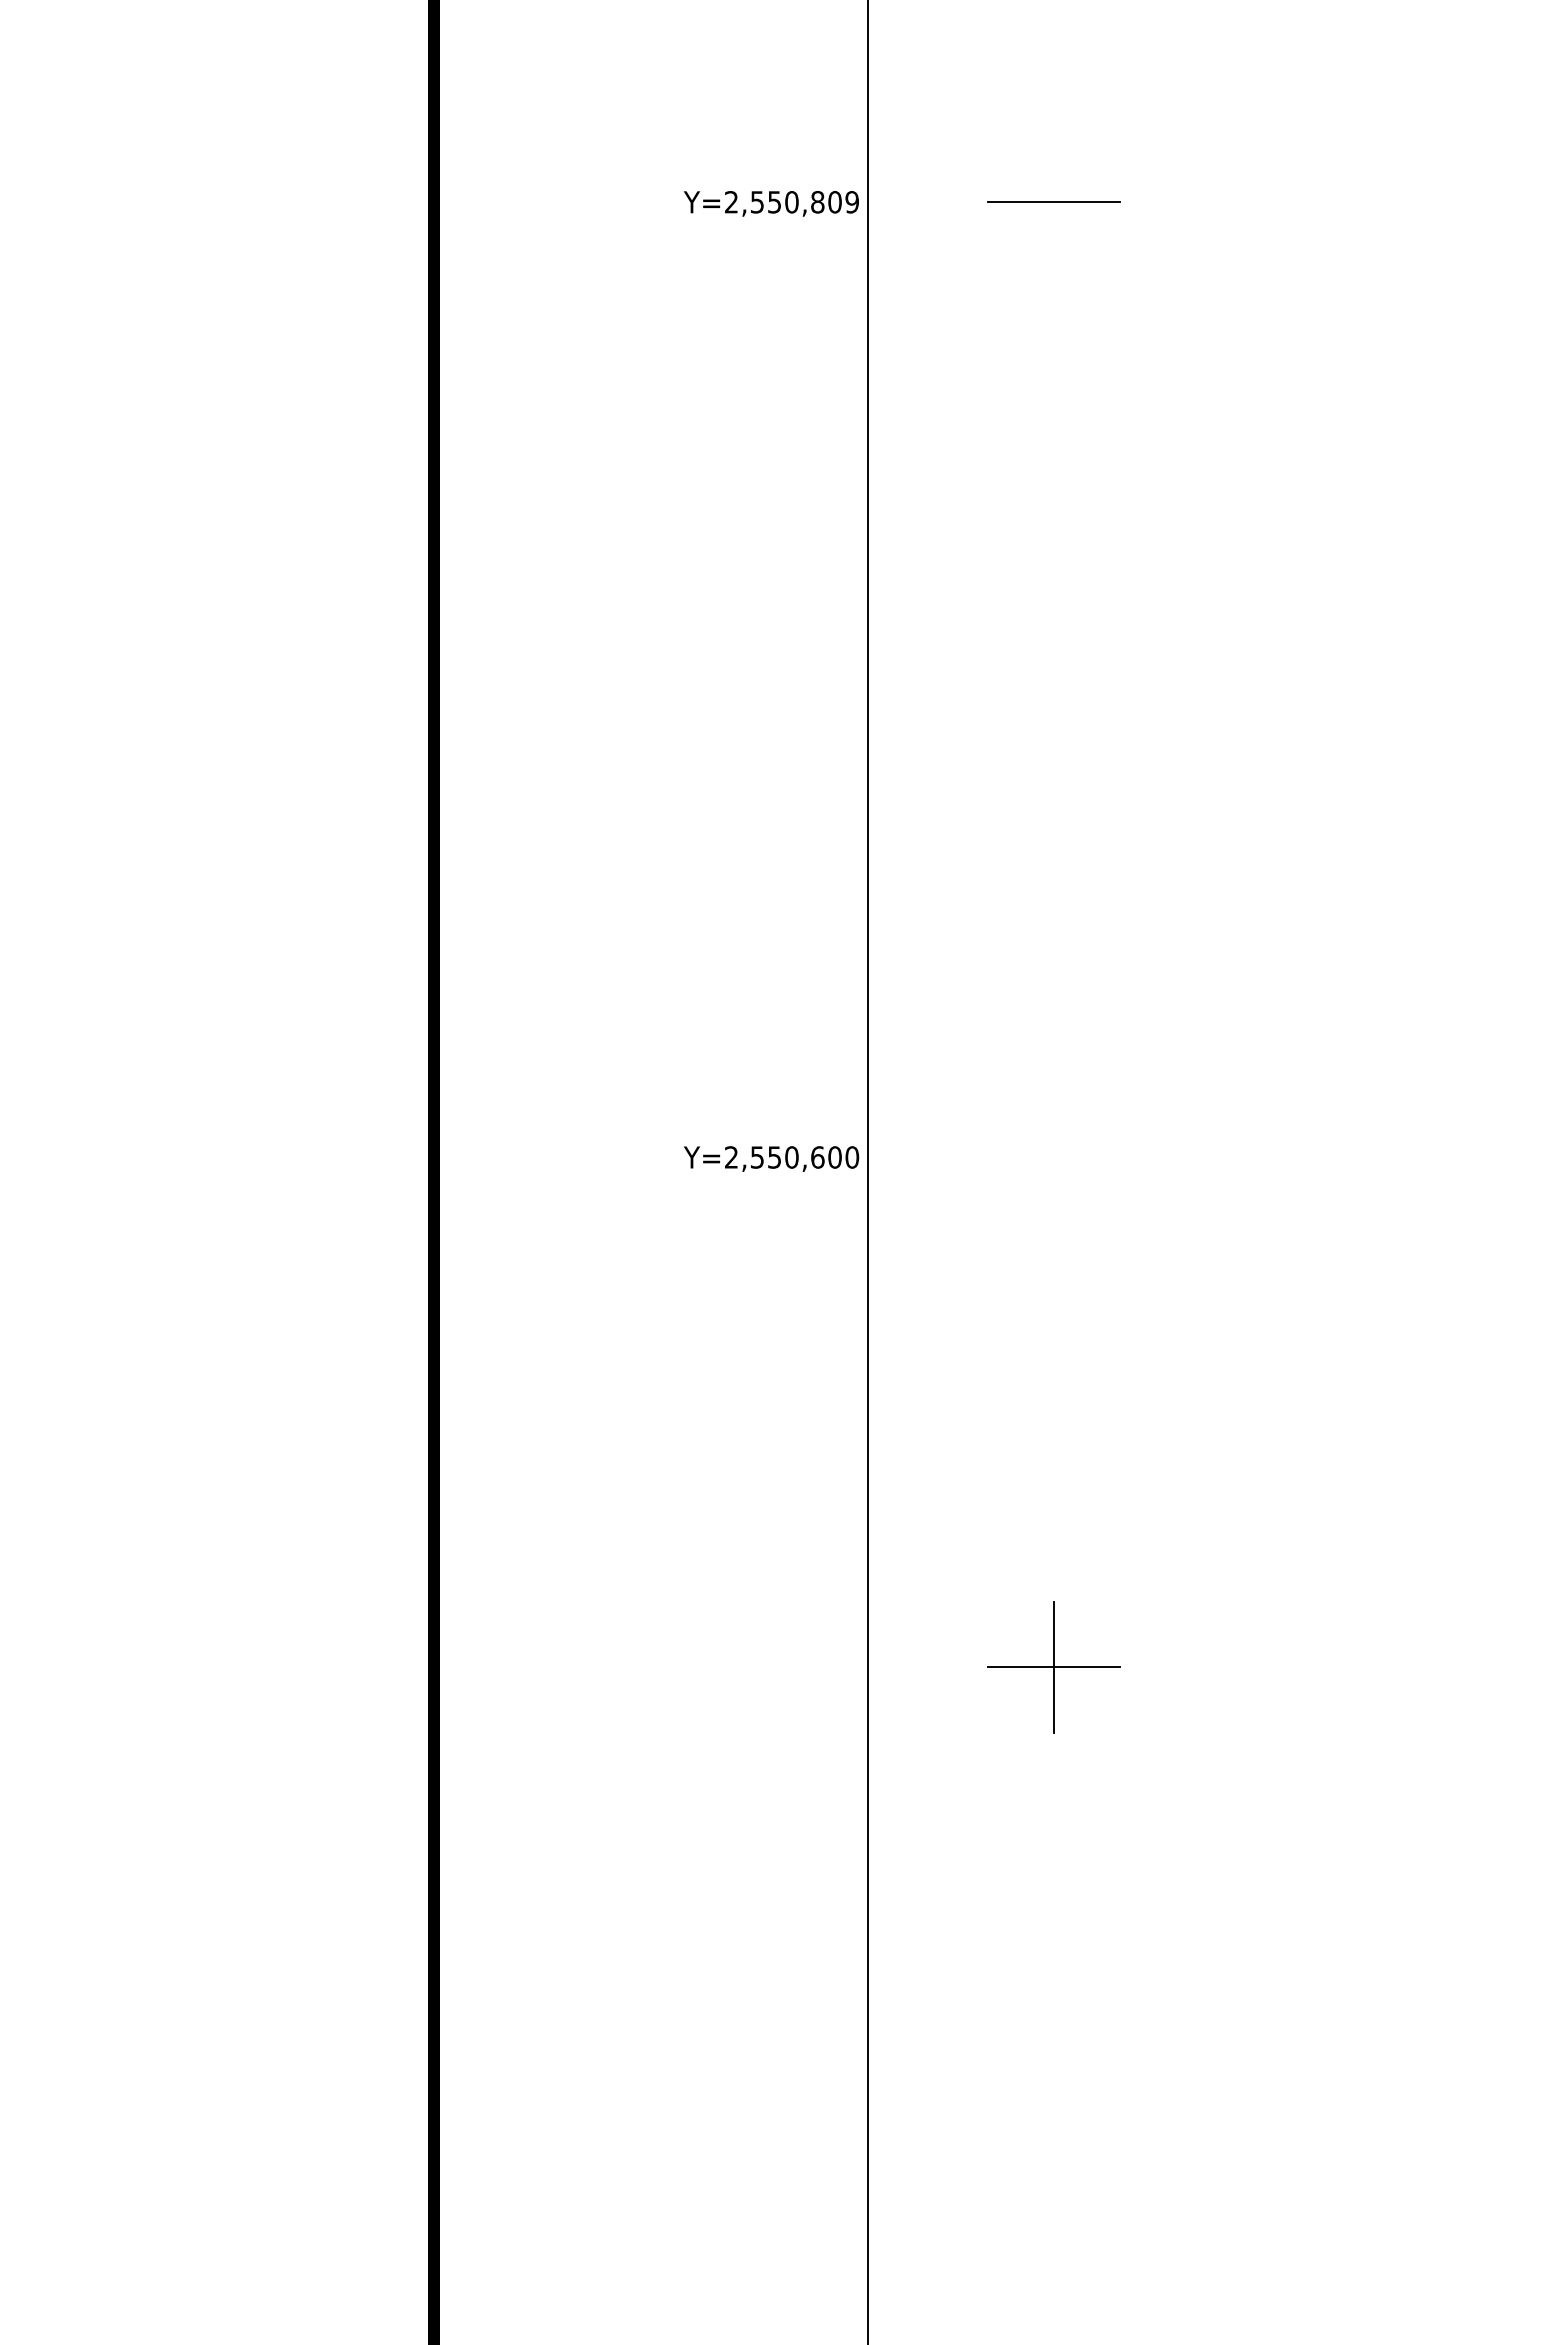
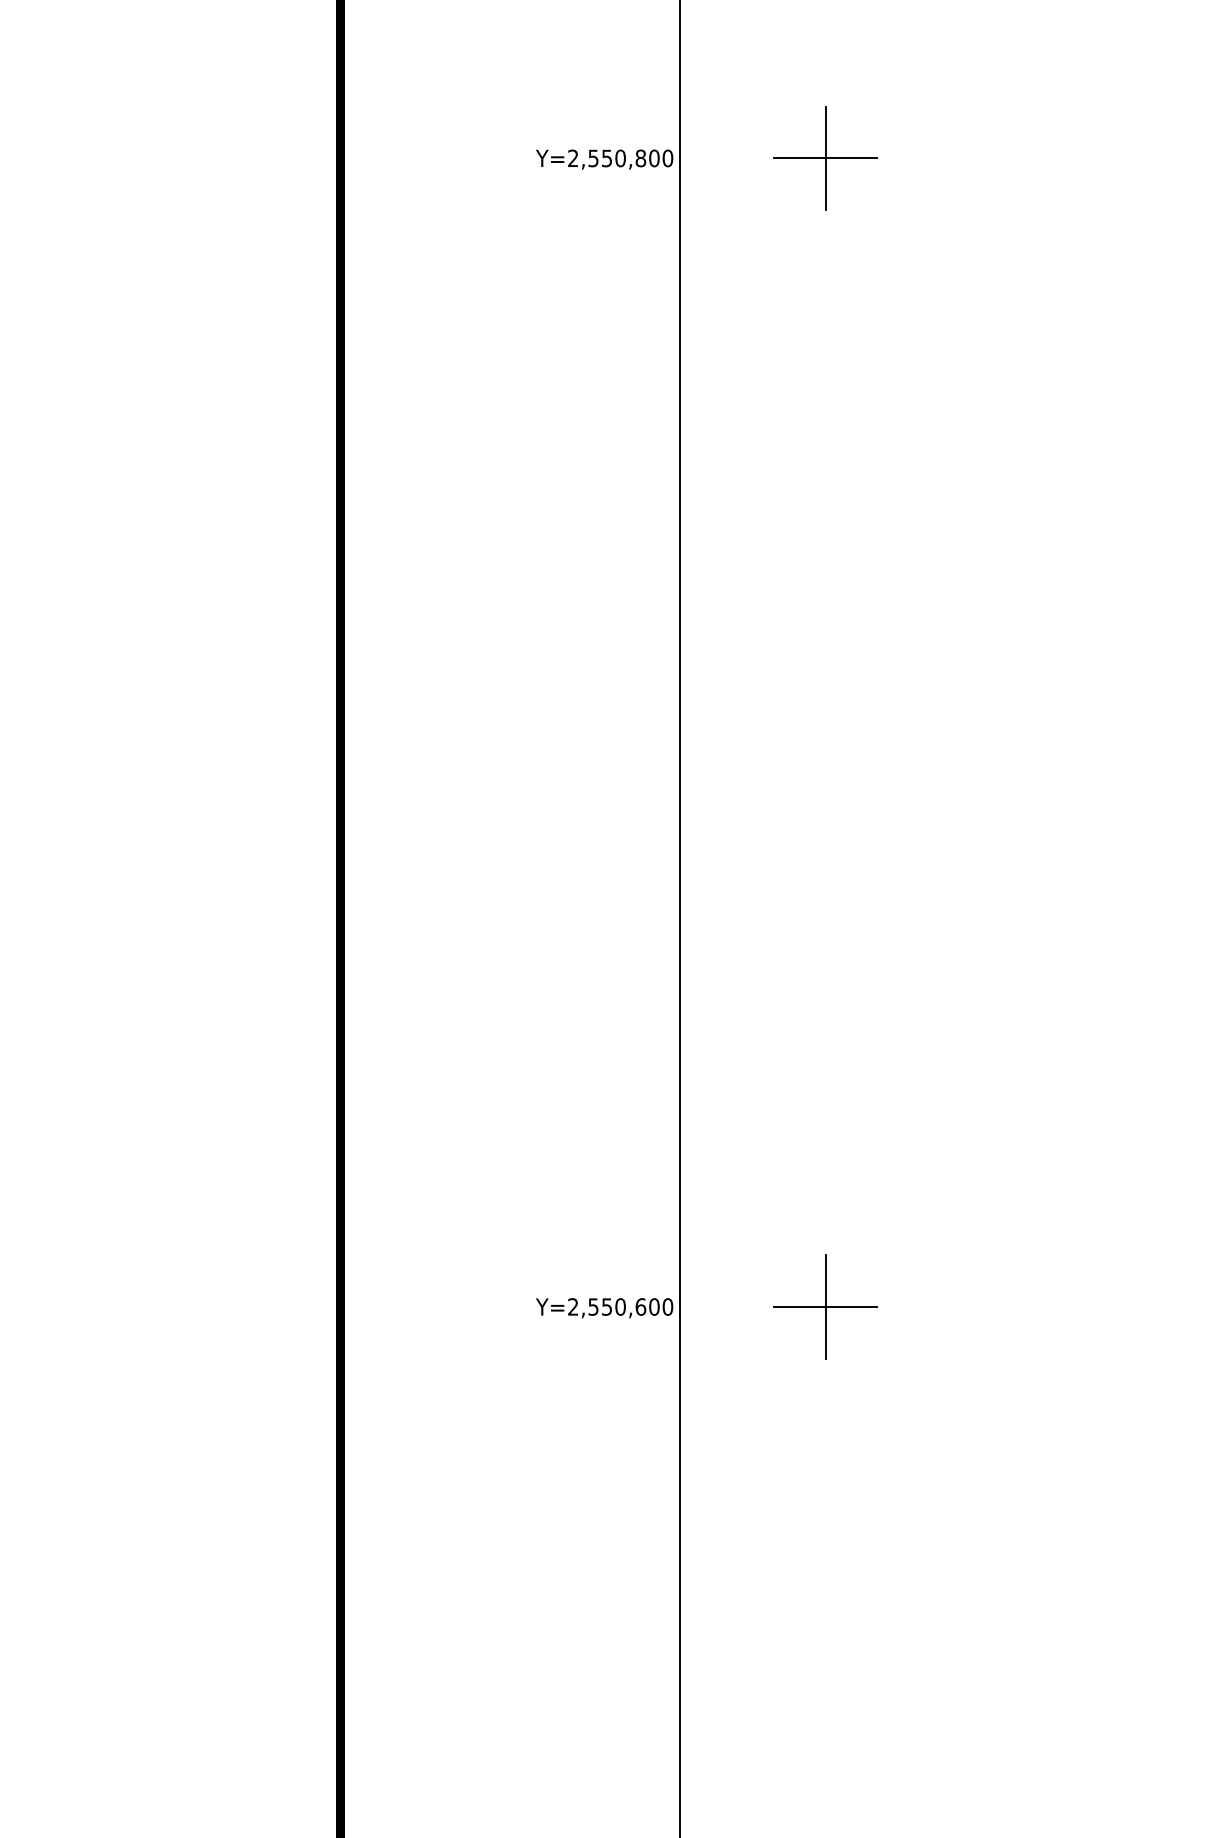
text: (852, 202) -> (668, 158), Y=2,550,809 -> Y=2,550,800
line: (1053, 202) -> (825, 158), added
text: (771, 1158) -> (604, 1307), moved

